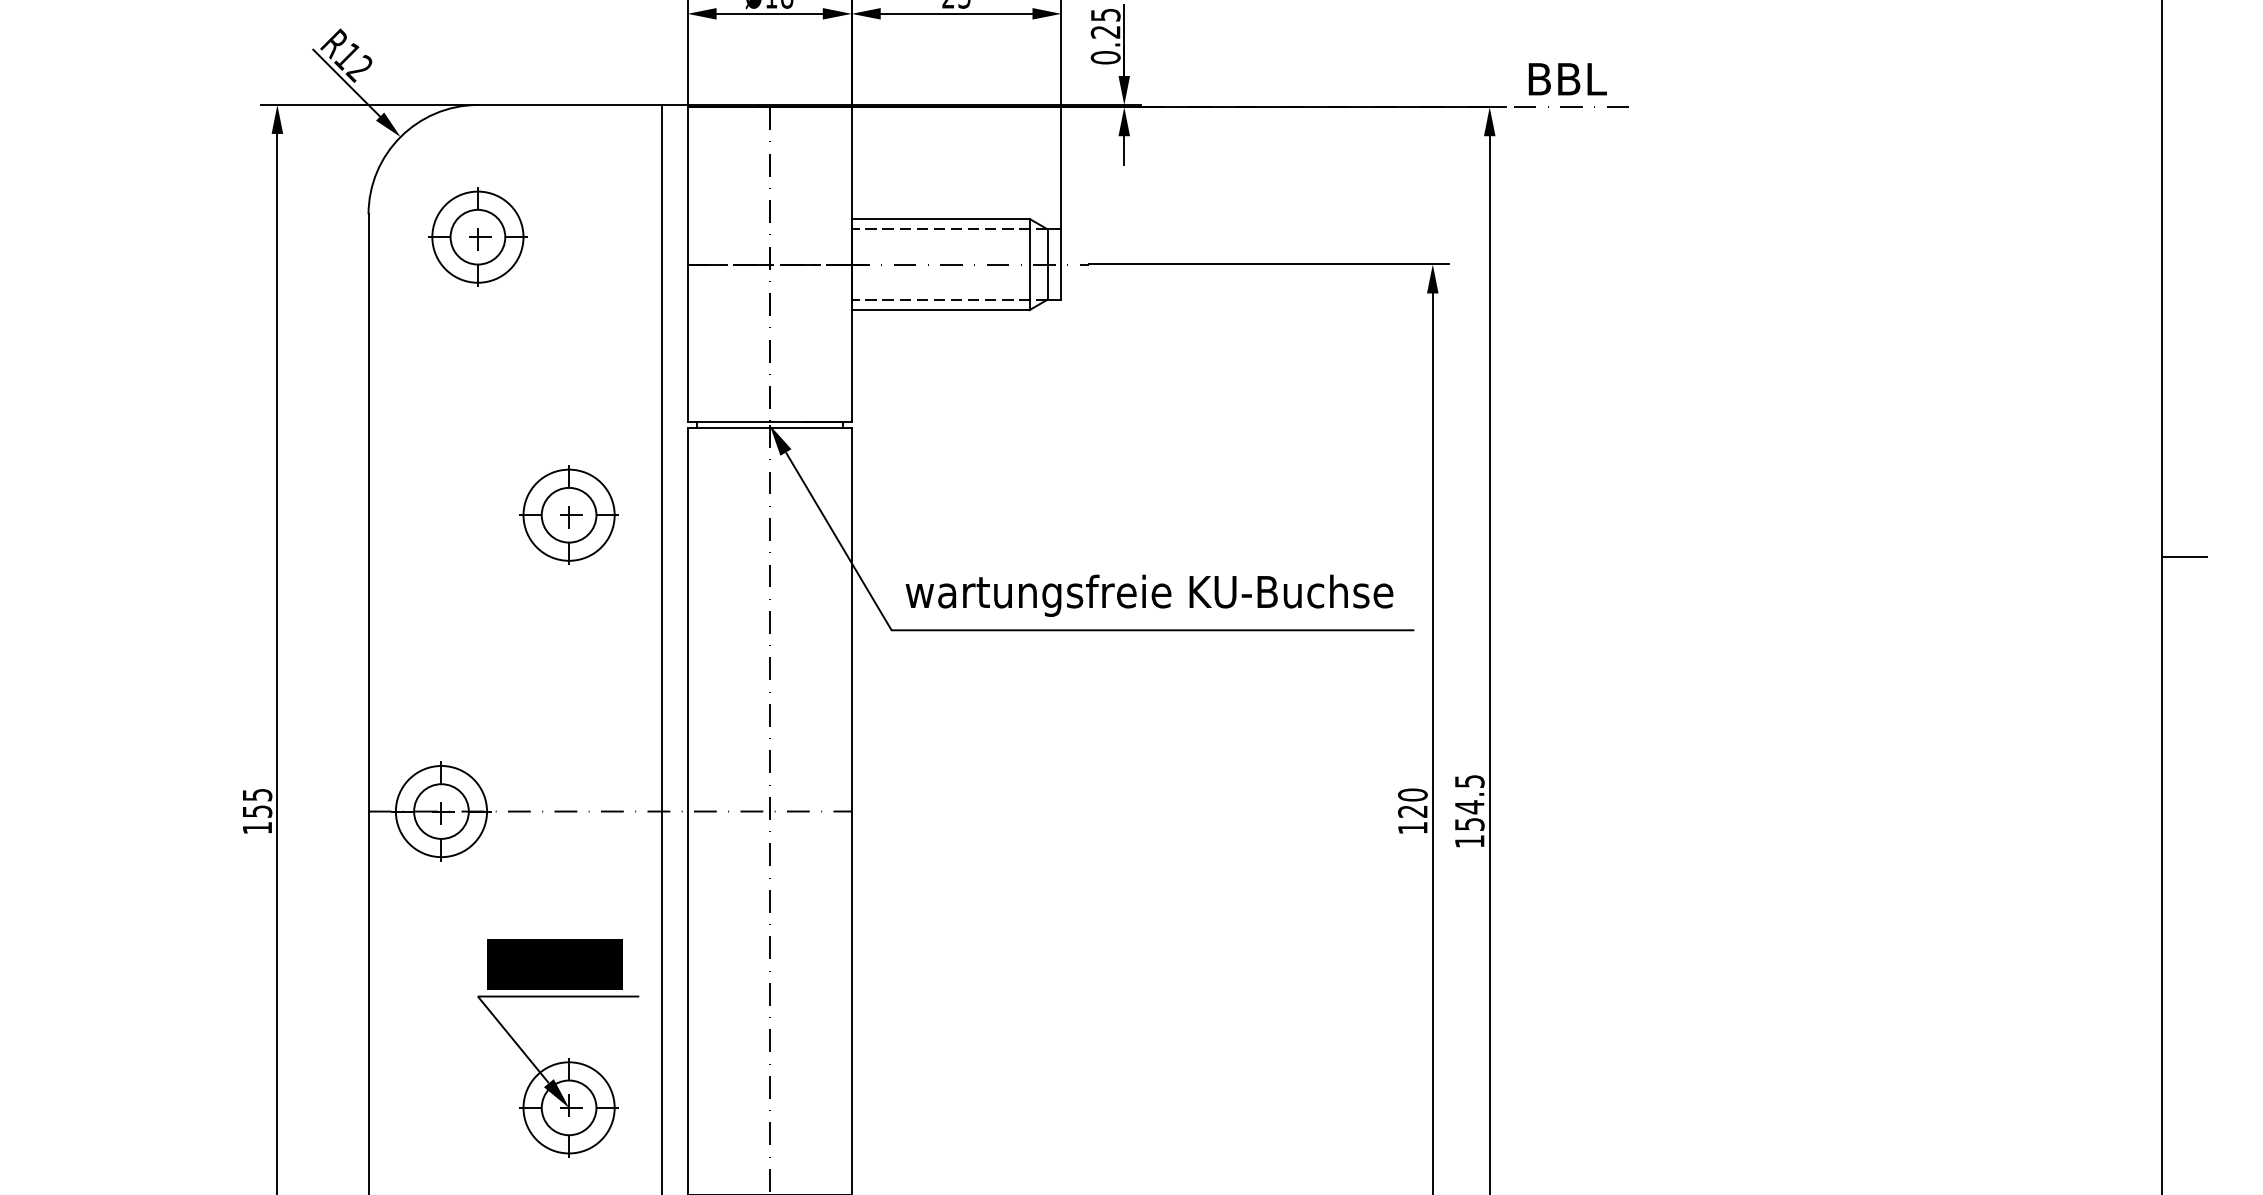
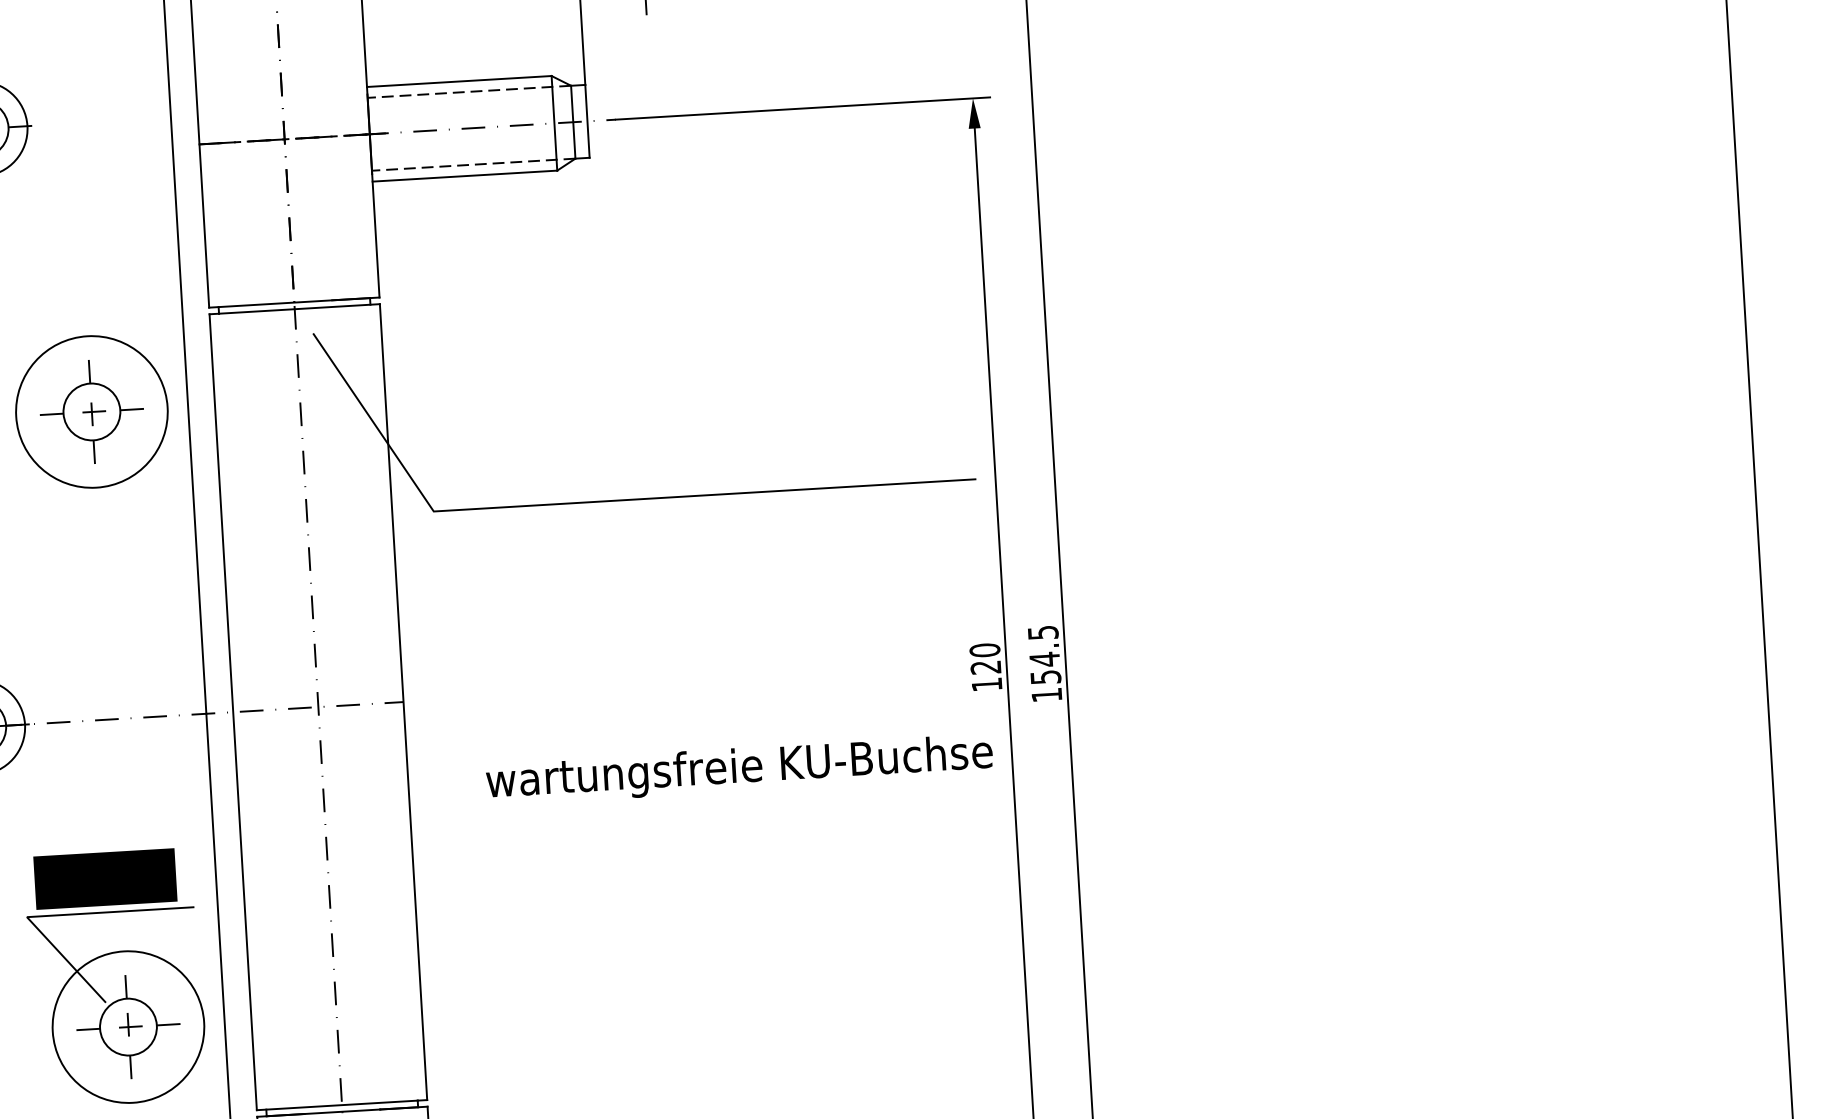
fill: (780, 440) -> (306, 321), removed
circle: (568, 514) -> (91, 411), size x1.6
line: (2184, 557) -> (1771, 356), removed
text: (1149, 595) -> (739, 769), moved
fill: (556, 1093) -> (114, 1012), removed
circle: (568, 1107) -> (127, 1026), size x1.6

